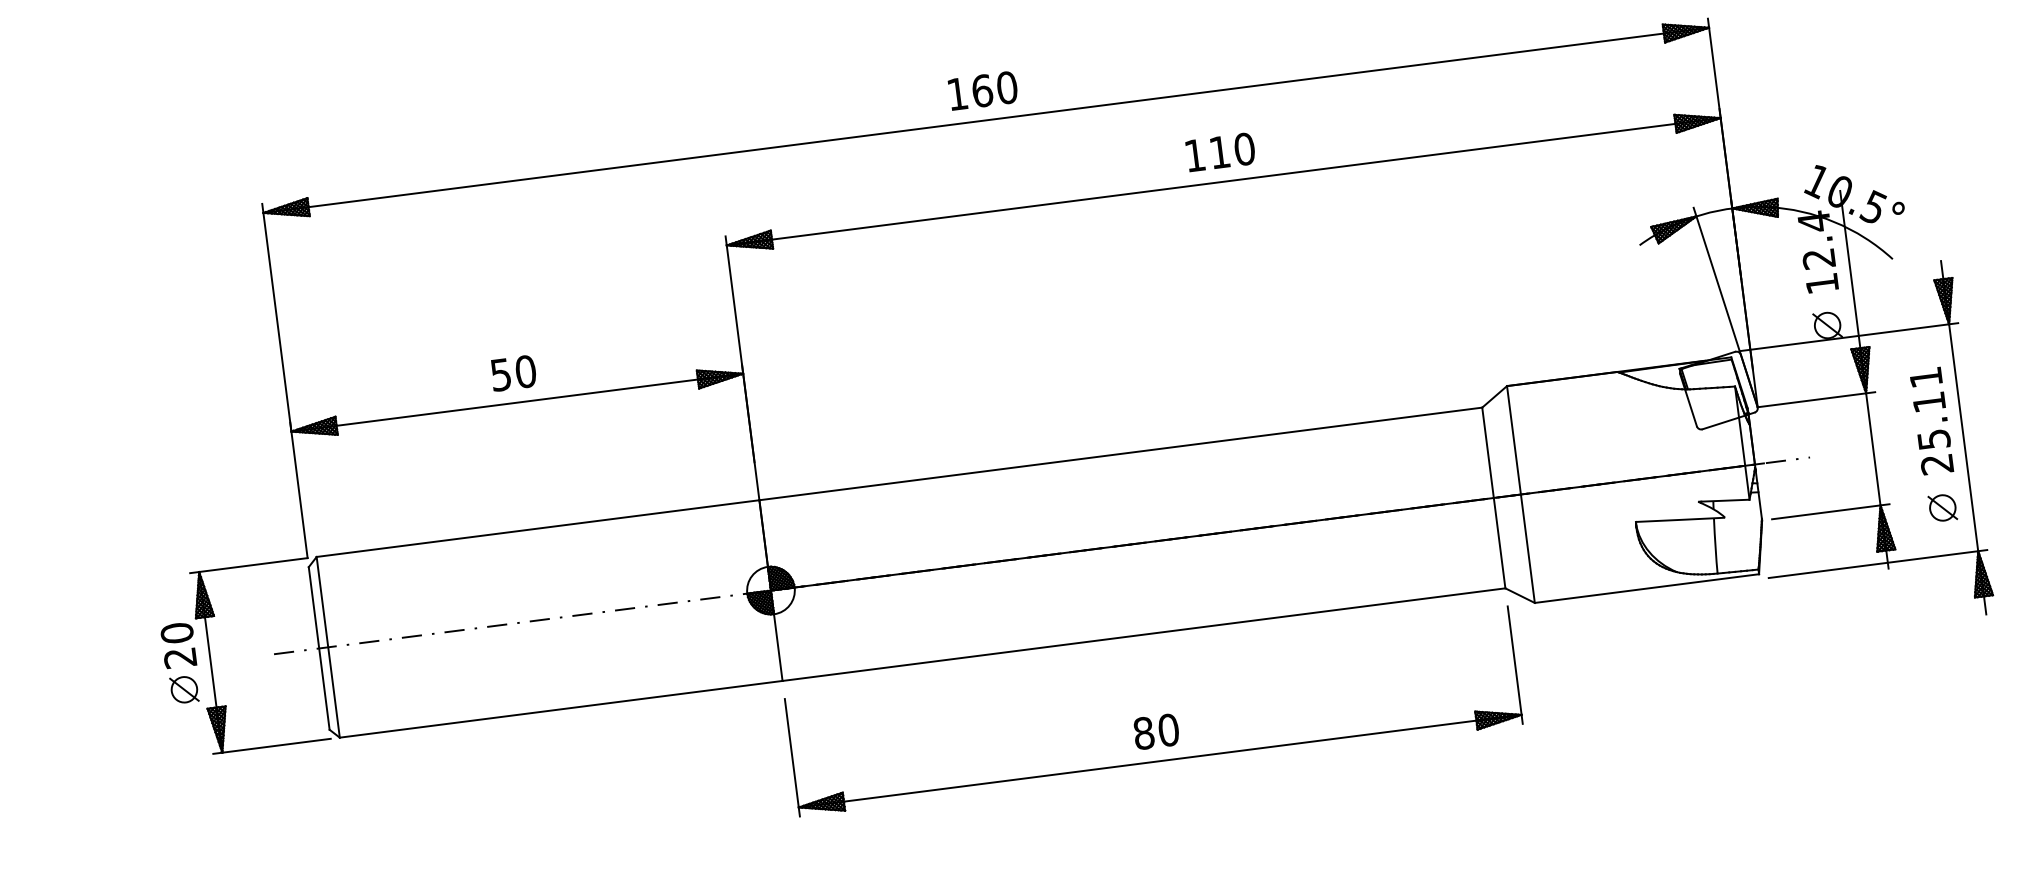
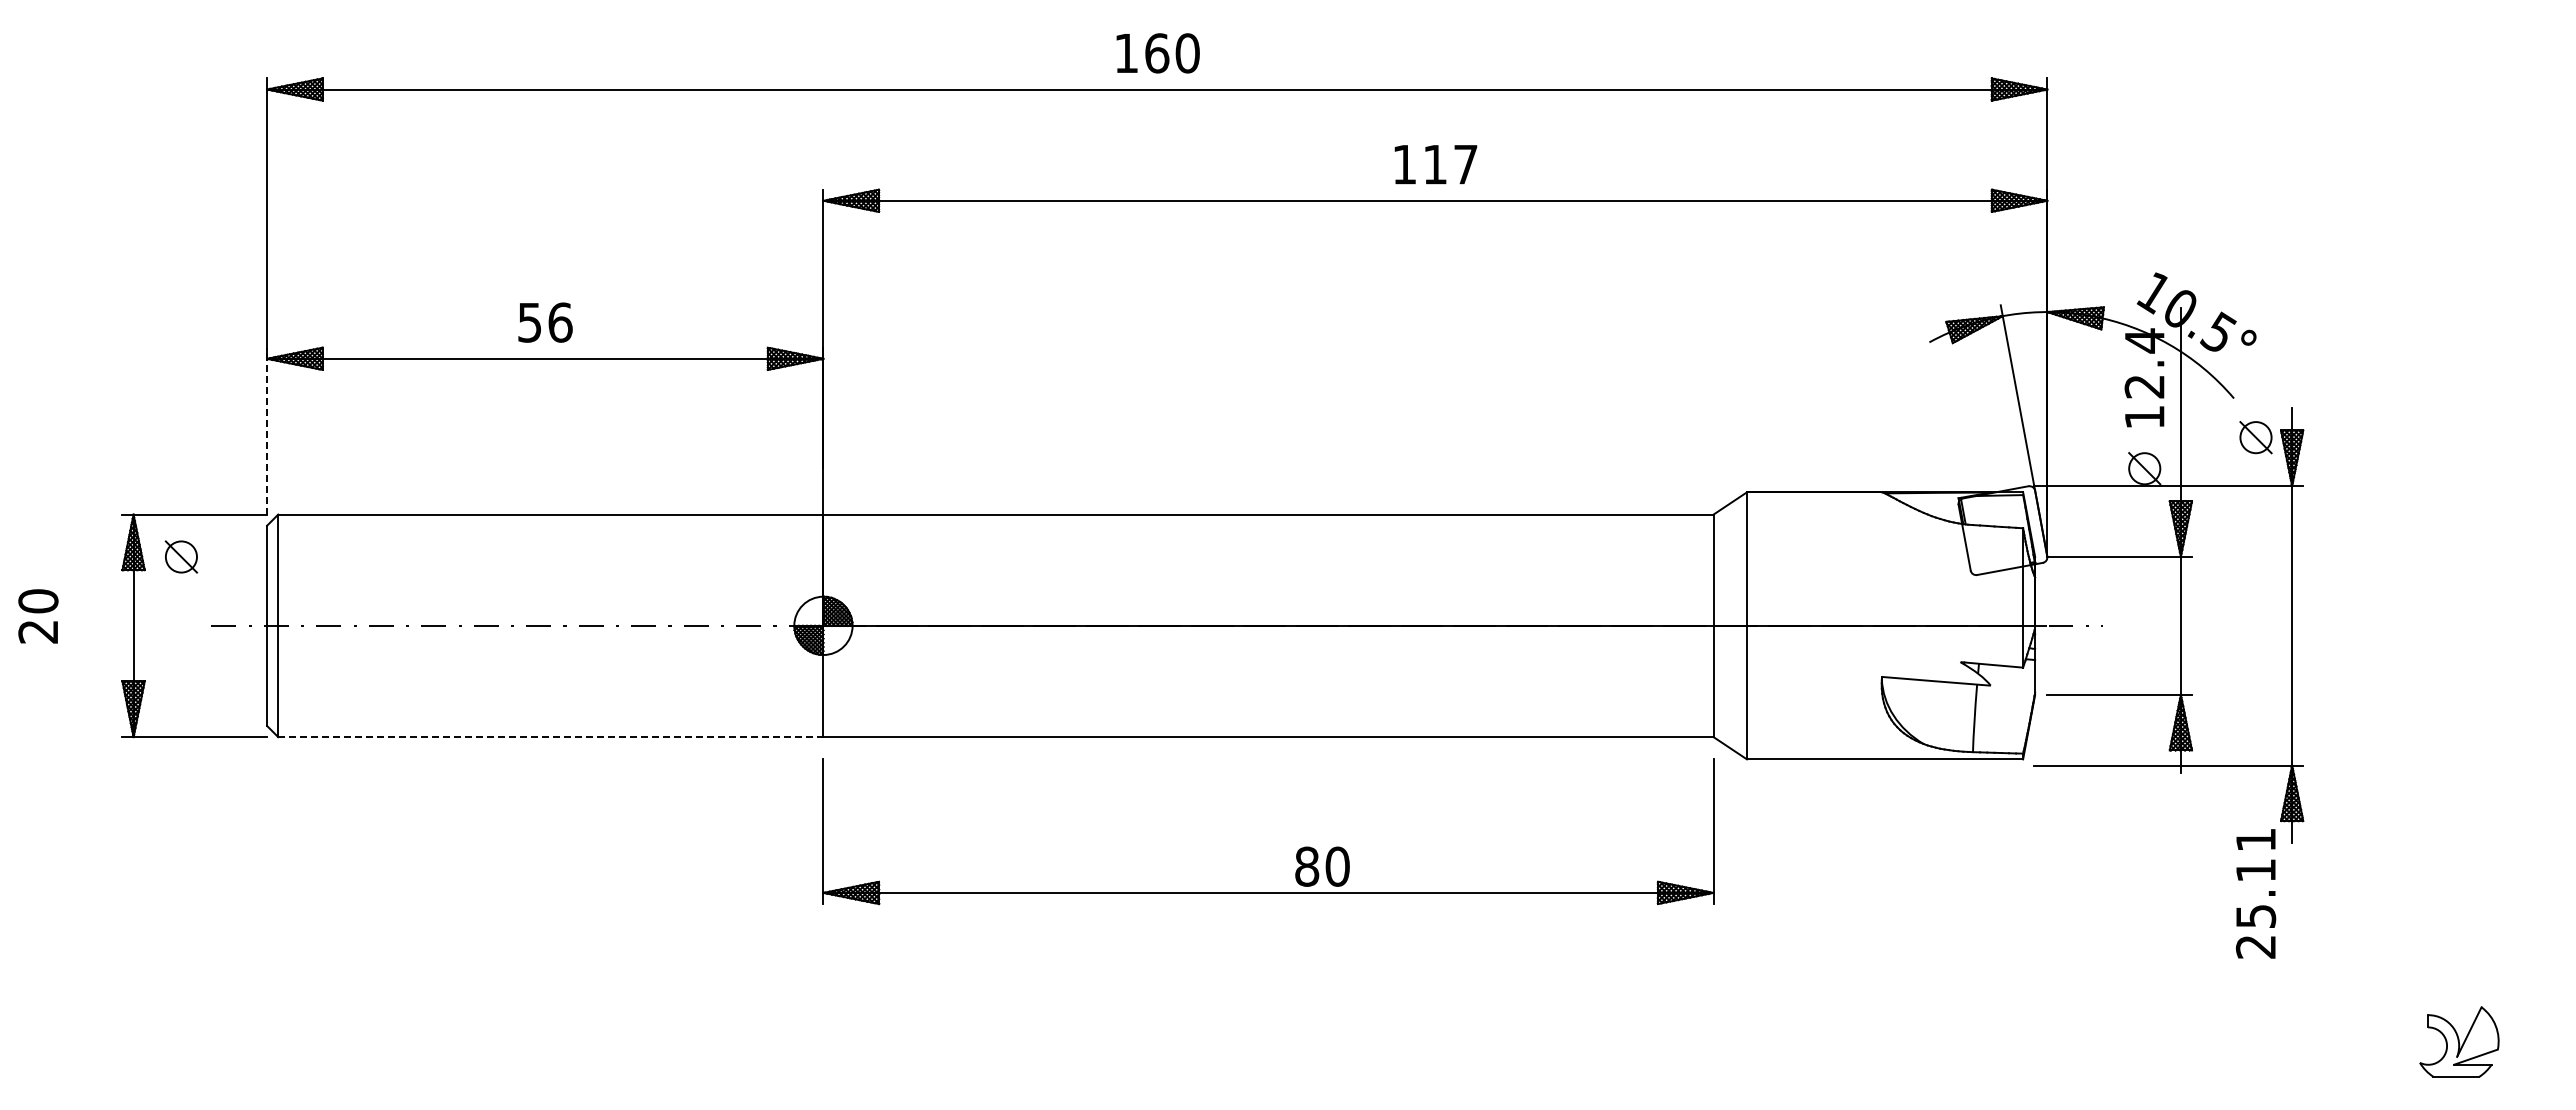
text: (1244, 149) -> (1465, 164), 110 -> 117
text: (525, 371) -> (560, 322), 50 -> 56
text: (1931, 421) -> (2255, 893), moved
line: (299, 489) -> (267, 430), solid -> dashed
part: (1942, 507) -> (2255, 437), moved
text: (178, 645) -> (38, 616), moved
part: (184, 689) -> (181, 556), moved
line: (560, 709) -> (550, 737), solid -> dashed
text: (1156, 731) -> (1322, 866), moved

